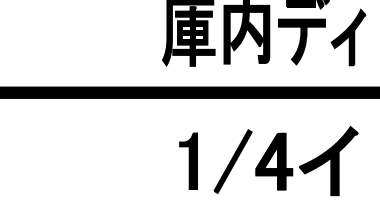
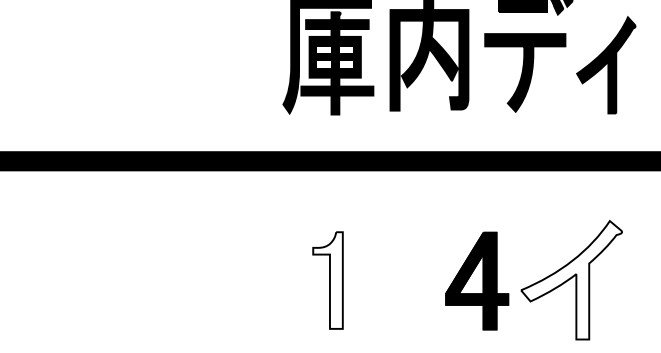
fill: (188, 161) -> (327, 280), removed
part: (232, 161) -> (404, 280), removed
fill: (328, 161) -> (571, 280), removed

